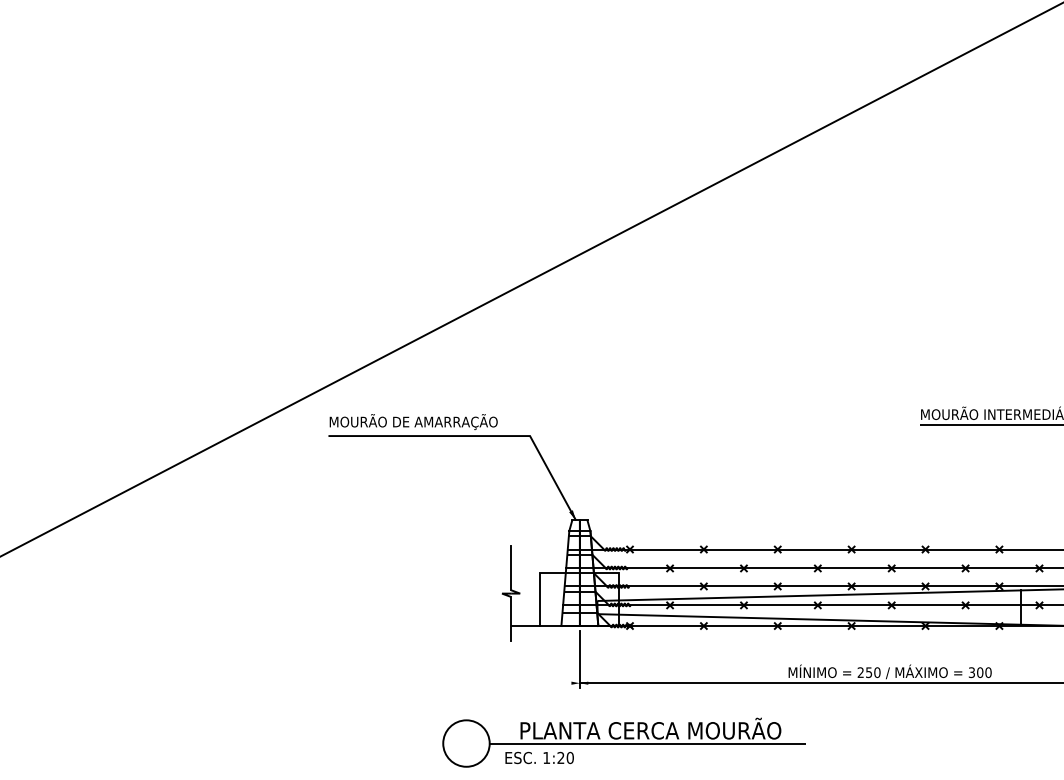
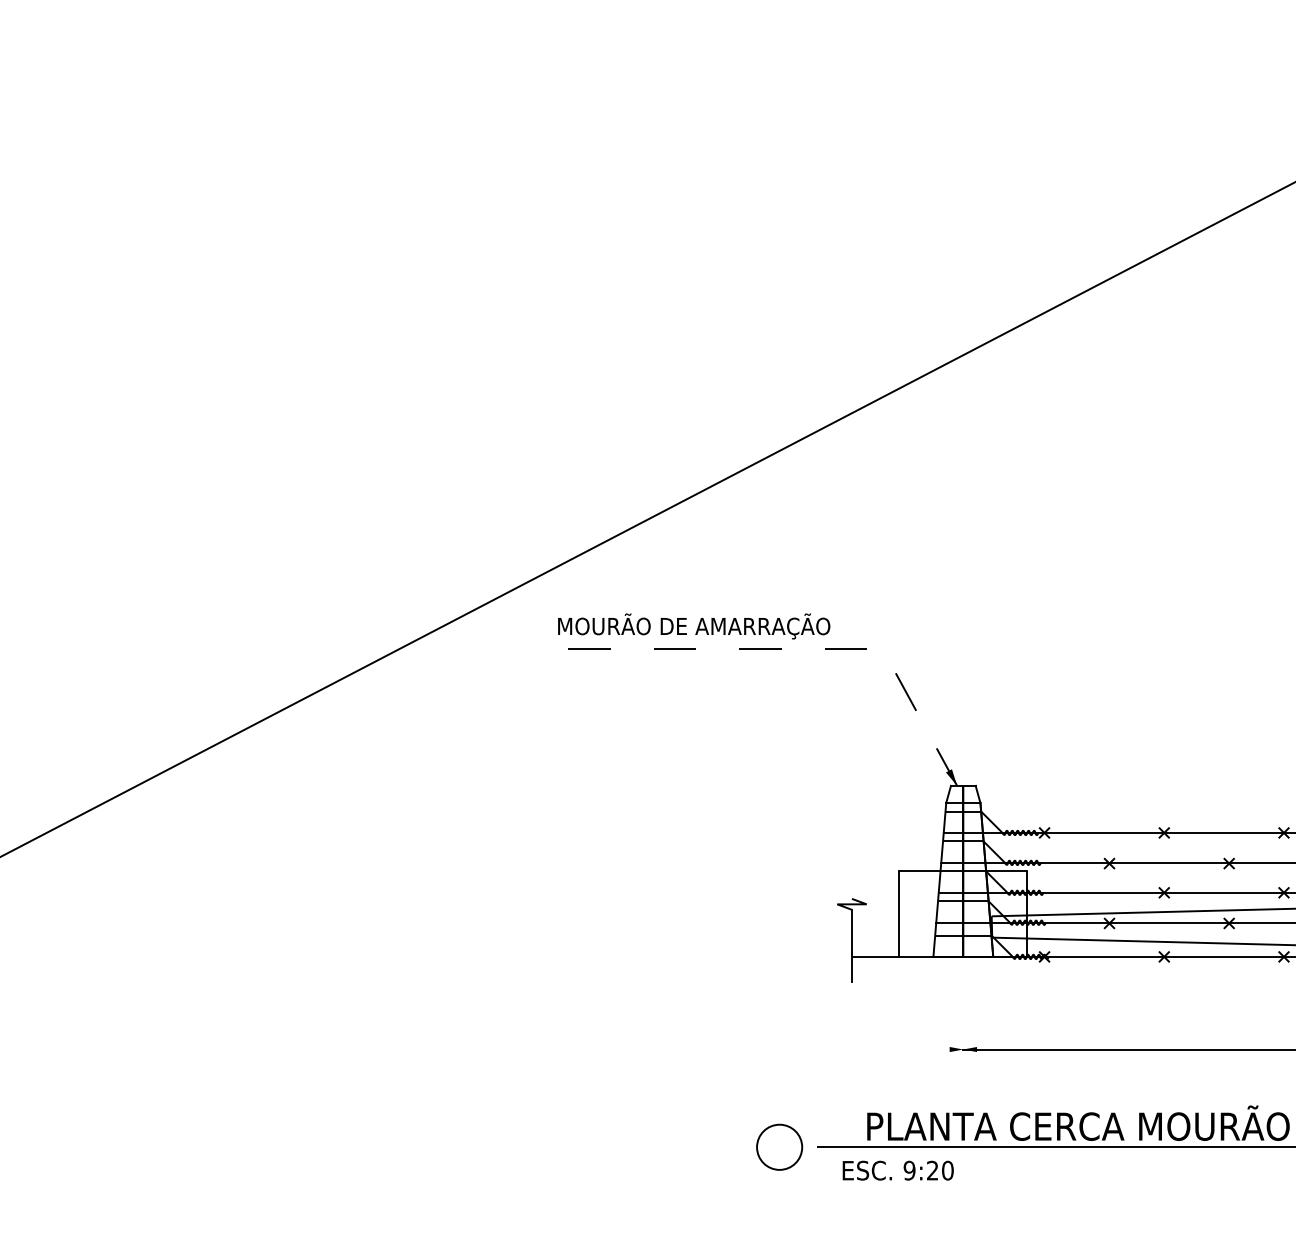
line: (478, 436) -> (799, 649), solid -> dashed
line: (511, 567) -> (852, 862), removed
line: (579, 659) -> (962, 1011), removed
circle: (466, 743) -> (779, 1147), size x0.6
text: (546, 757) -> (909, 1169), 1:20 -> 9:20

